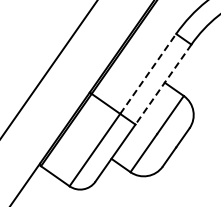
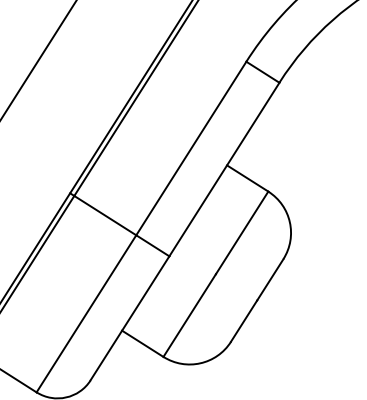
line: (148, 73) -> (191, 147), dashed -> solid
line: (163, 84) -> (224, 169), dashed -> solid

